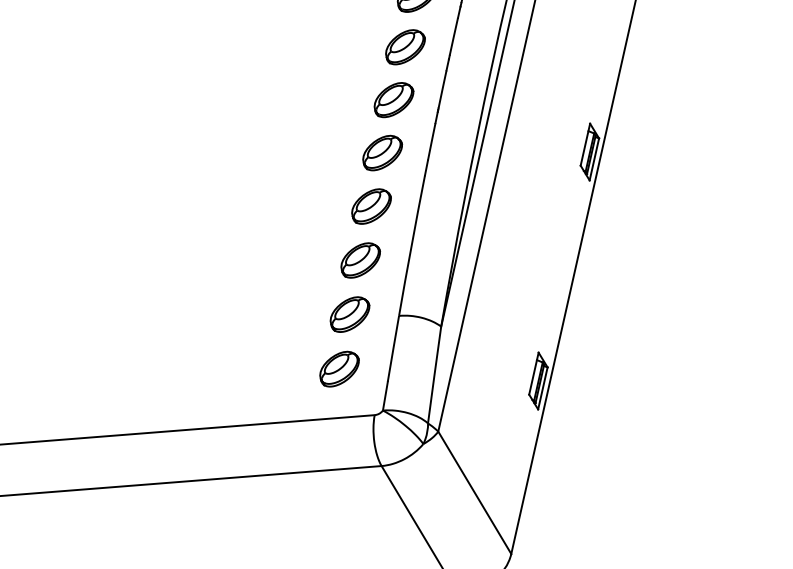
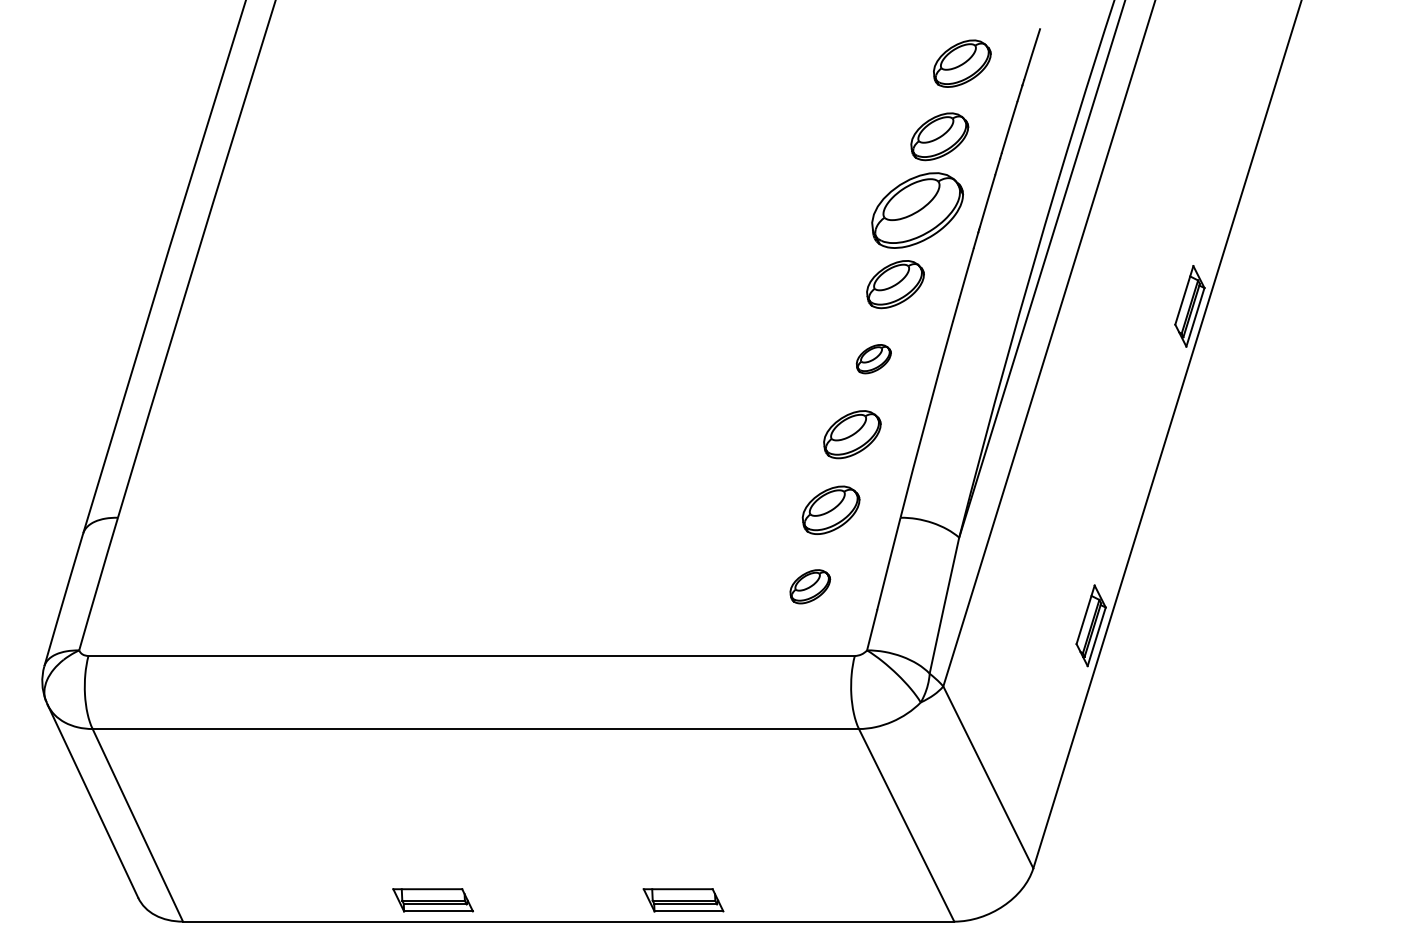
part: (394, 99) -> (917, 210), size x1.6
part: (371, 205) -> (873, 358), size x0.6
part: (339, 368) -> (810, 586), size x0.7

